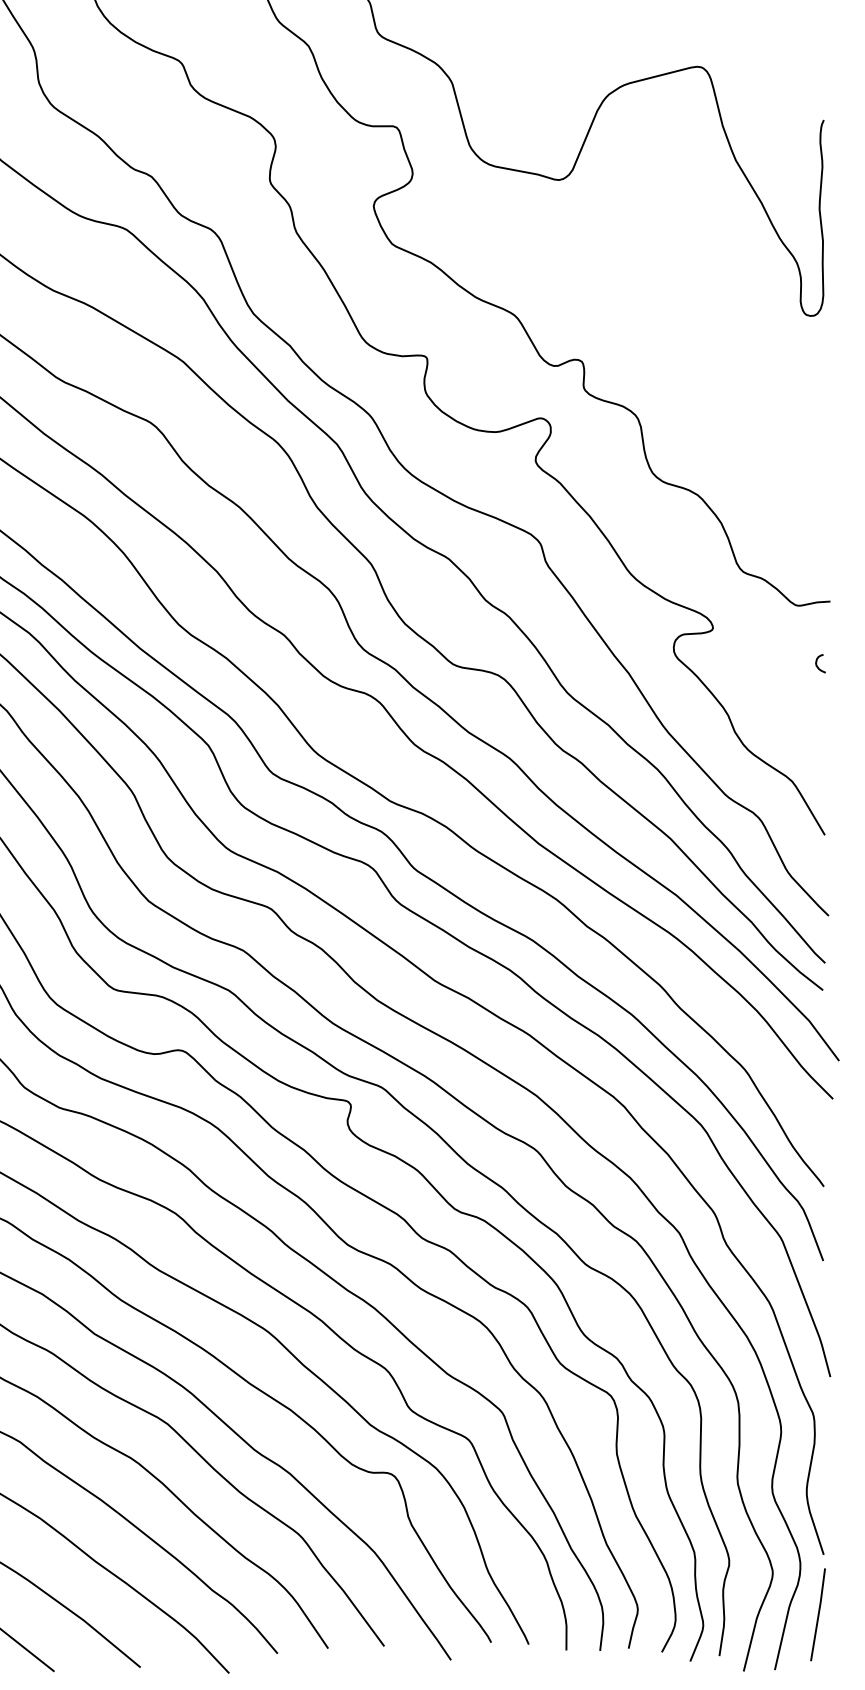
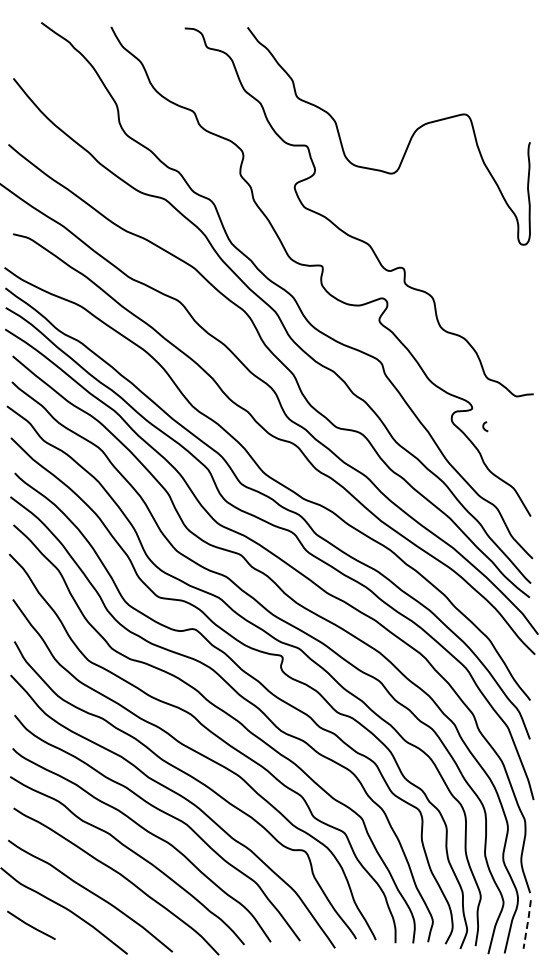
curve: (818, 663) -> (484, 426), moved
line: (818, 1614) -> (527, 924), solid -> dashed

